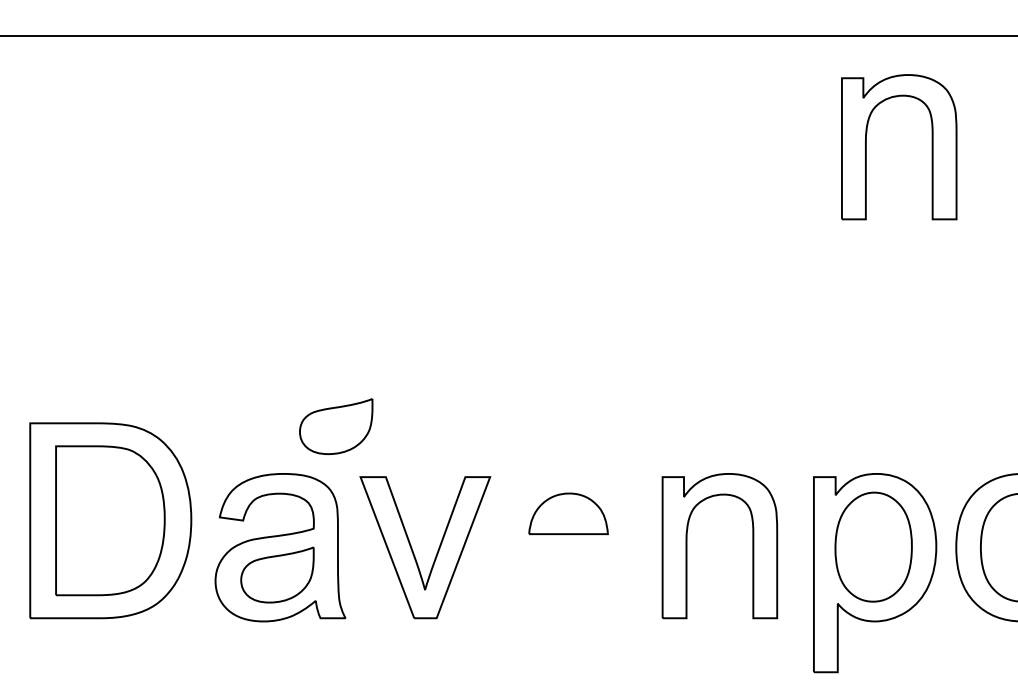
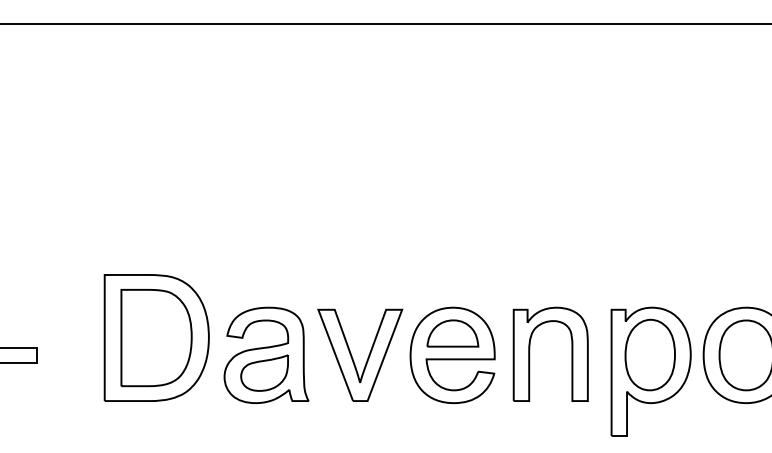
part: (867, 145) -> (646, 95), removed
part: (336, 425) -> (302, 276), removed
part: (567, 546) -> (452, 354), added

